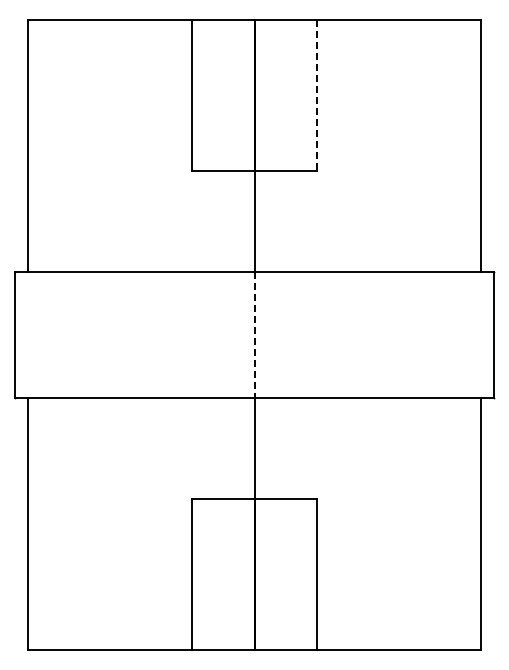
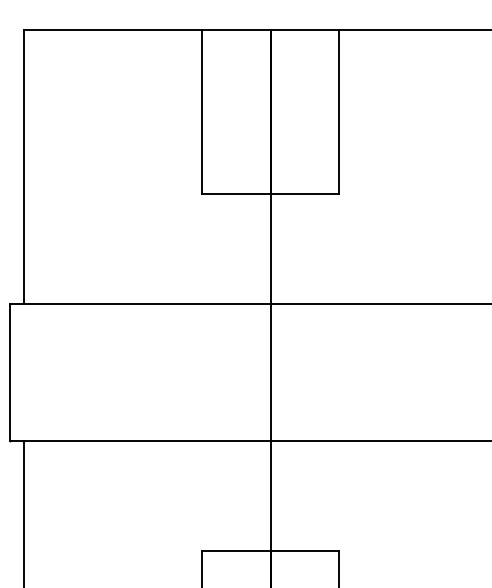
line: (317, 95) -> (339, 112), dashed -> solid
line: (254, 335) -> (270, 373), dashed -> solid

